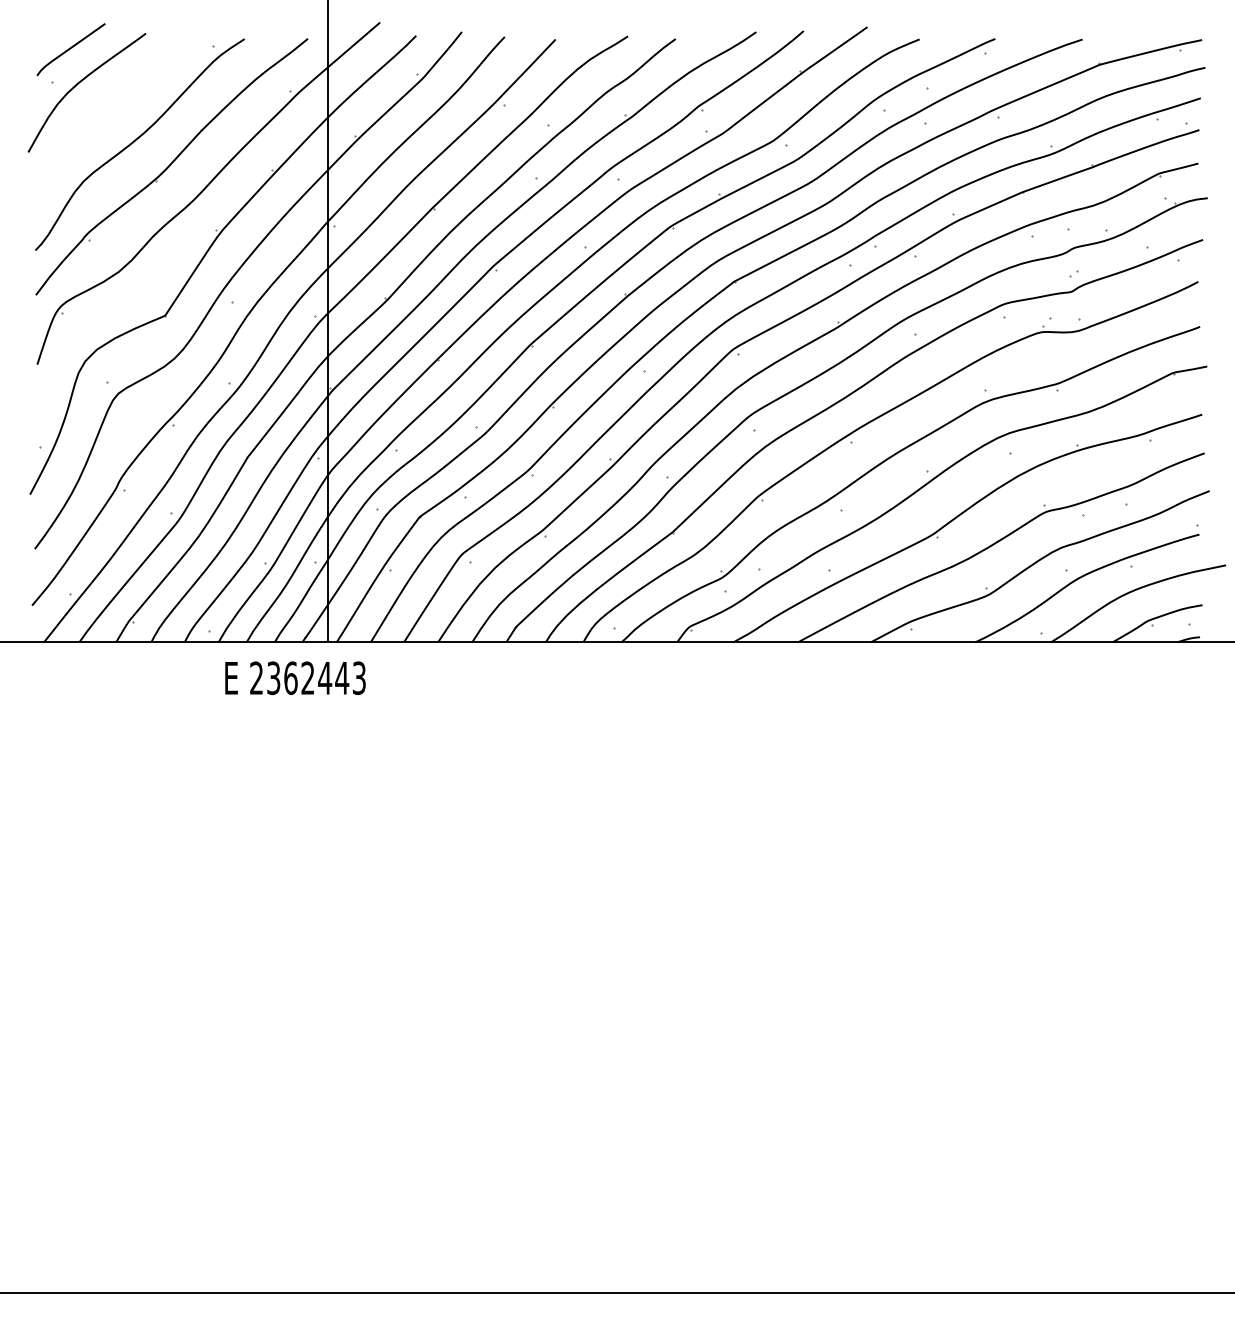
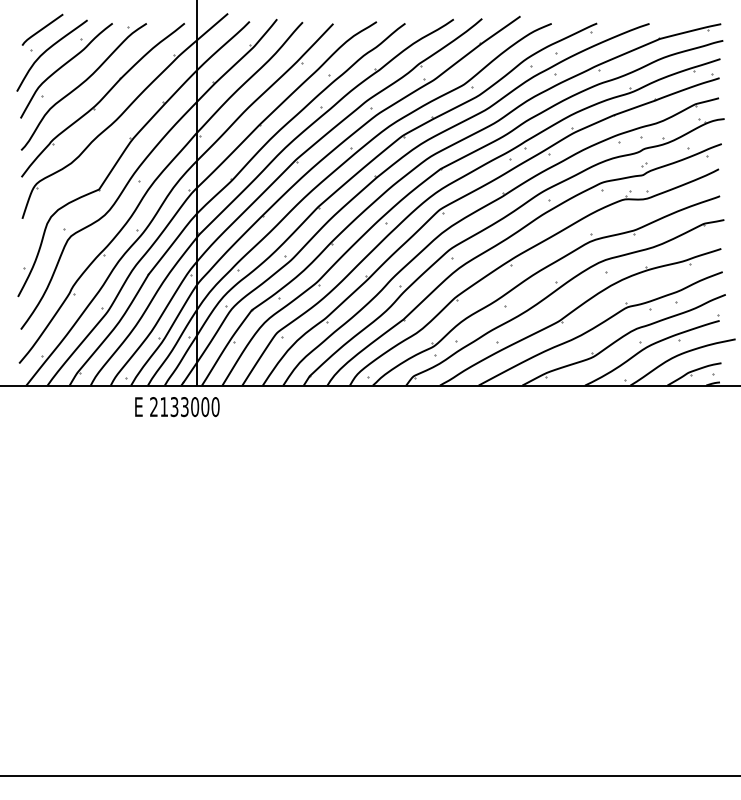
part: (110, 117) -> (66, 70), added
text: (315, 679) -> (189, 407), 2362443 -> 2133000

